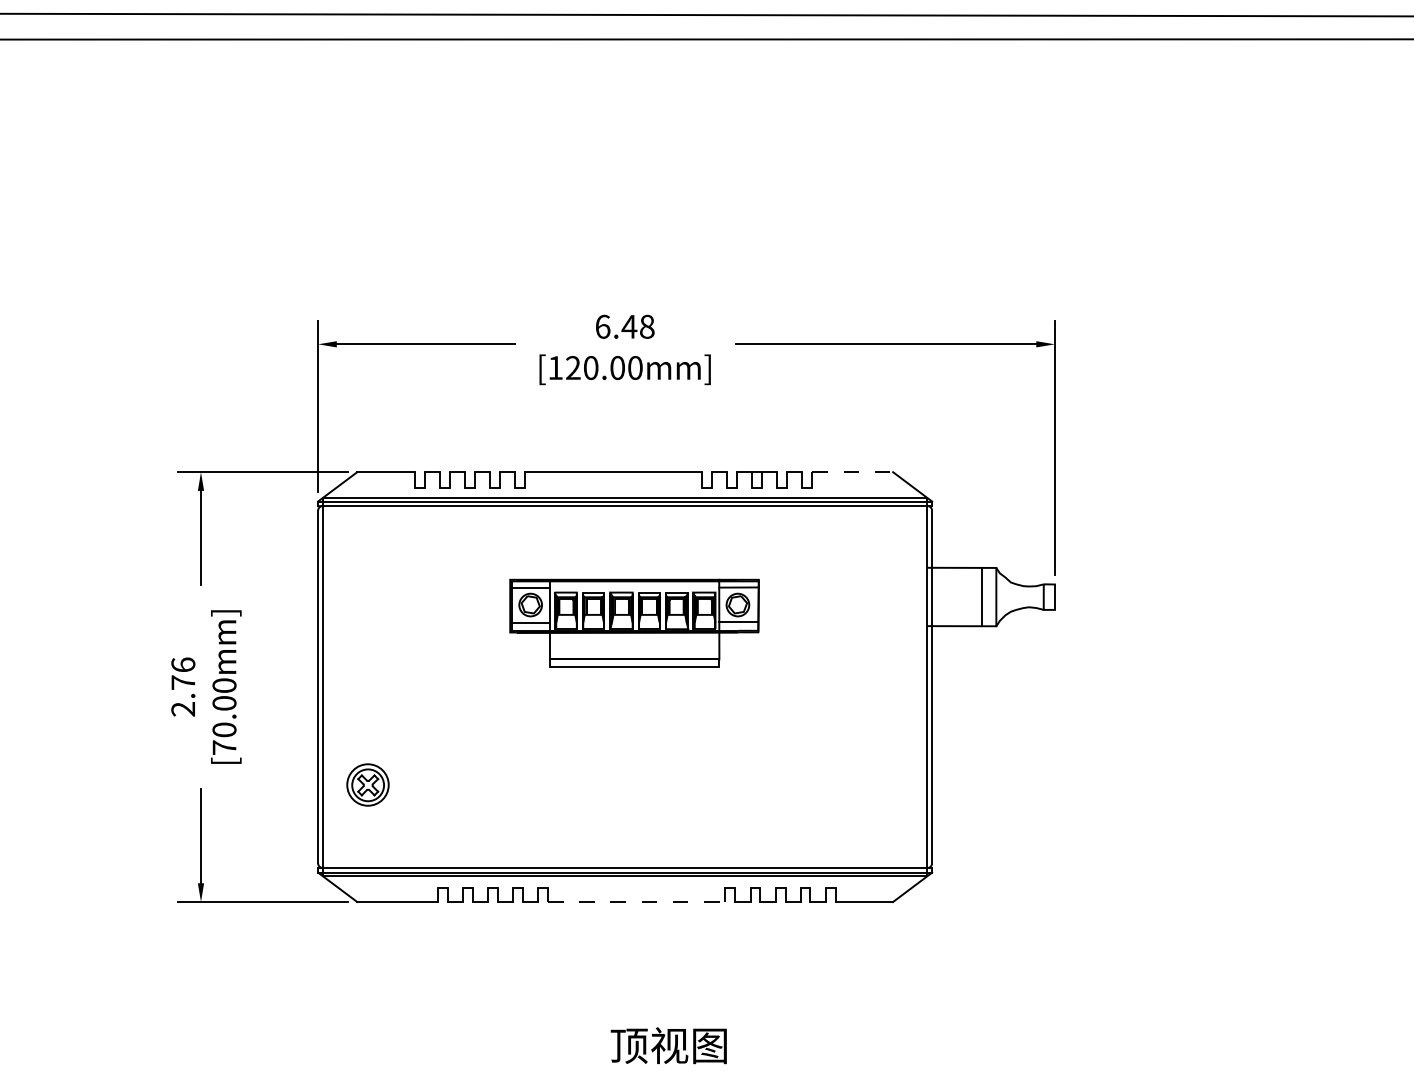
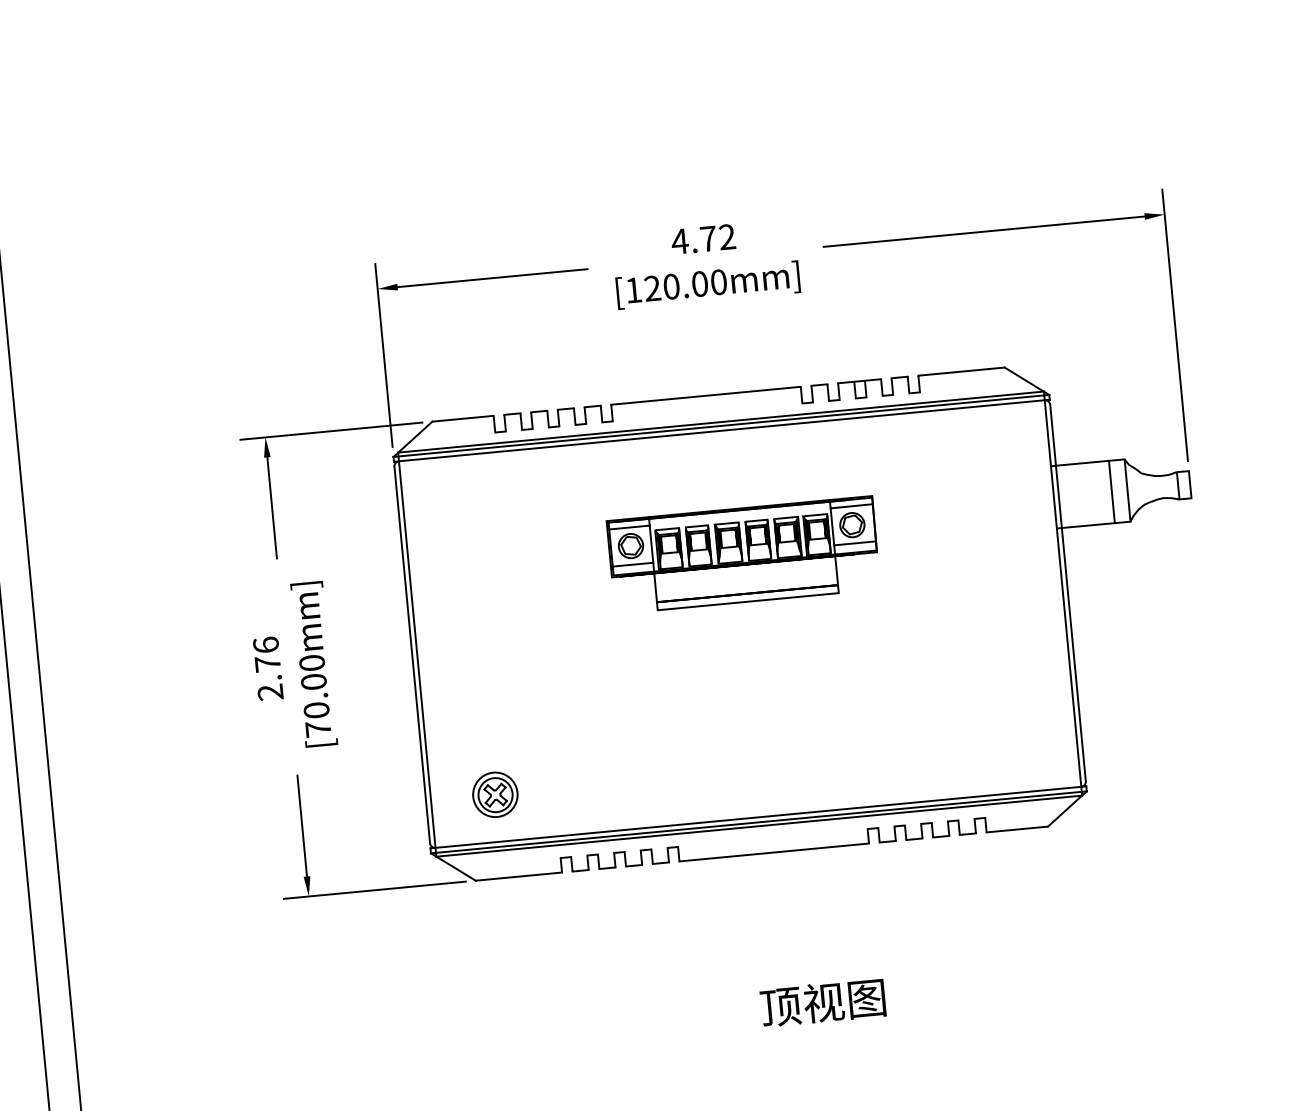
text: (624, 326) -> (703, 239), 6.48 -> 4.72
line: (853, 472) -> (962, 371), dashed -> solid
part: (367, 784) -> (494, 794), moved
line: (636, 902) -> (774, 853), dashed -> solid

